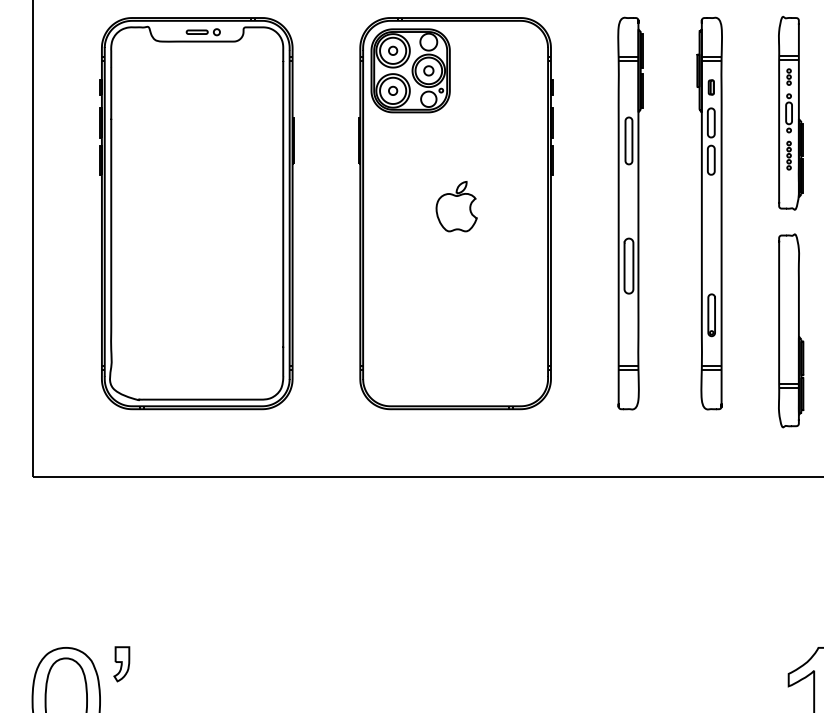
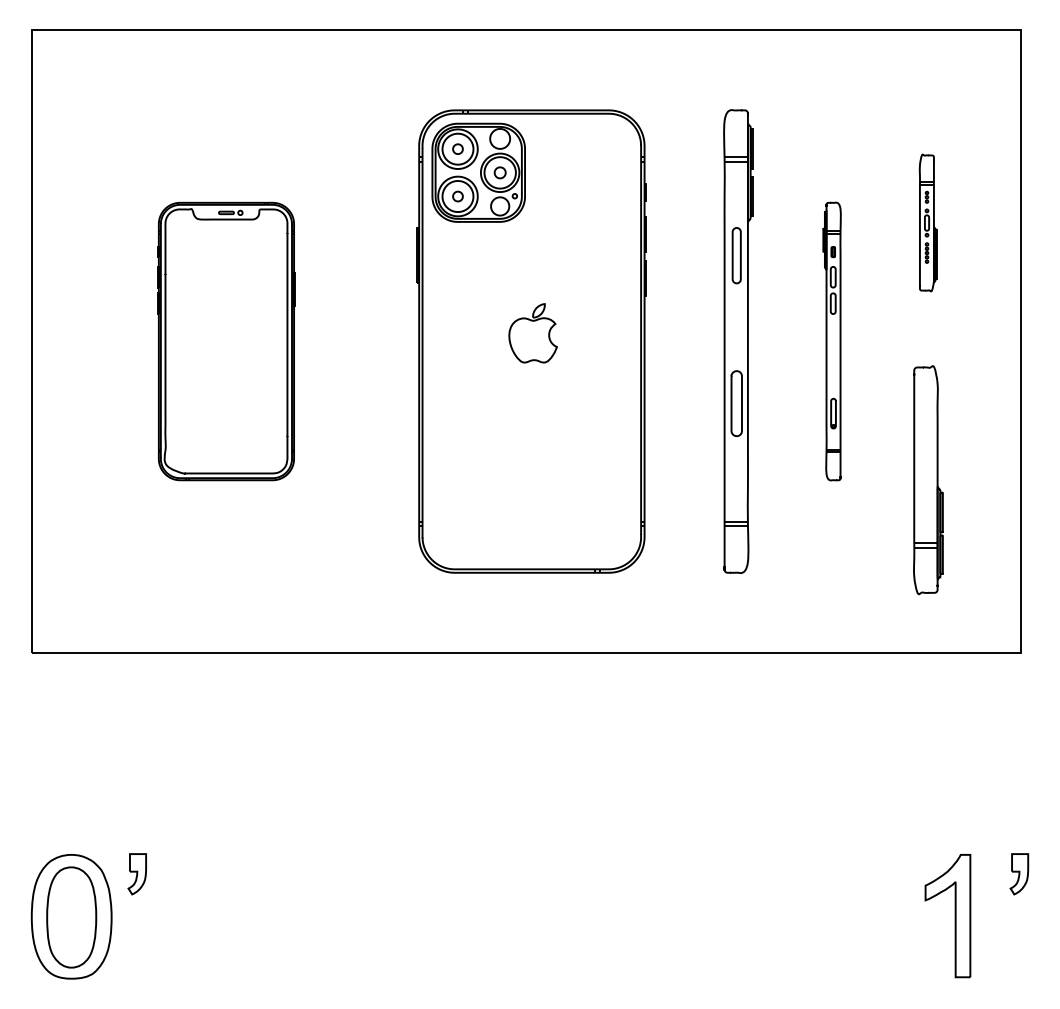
part: (791, 112) -> (928, 222), size x0.6
part: (197, 213) -> (226, 341), size x0.6
part: (709, 213) -> (831, 341), size x0.6

